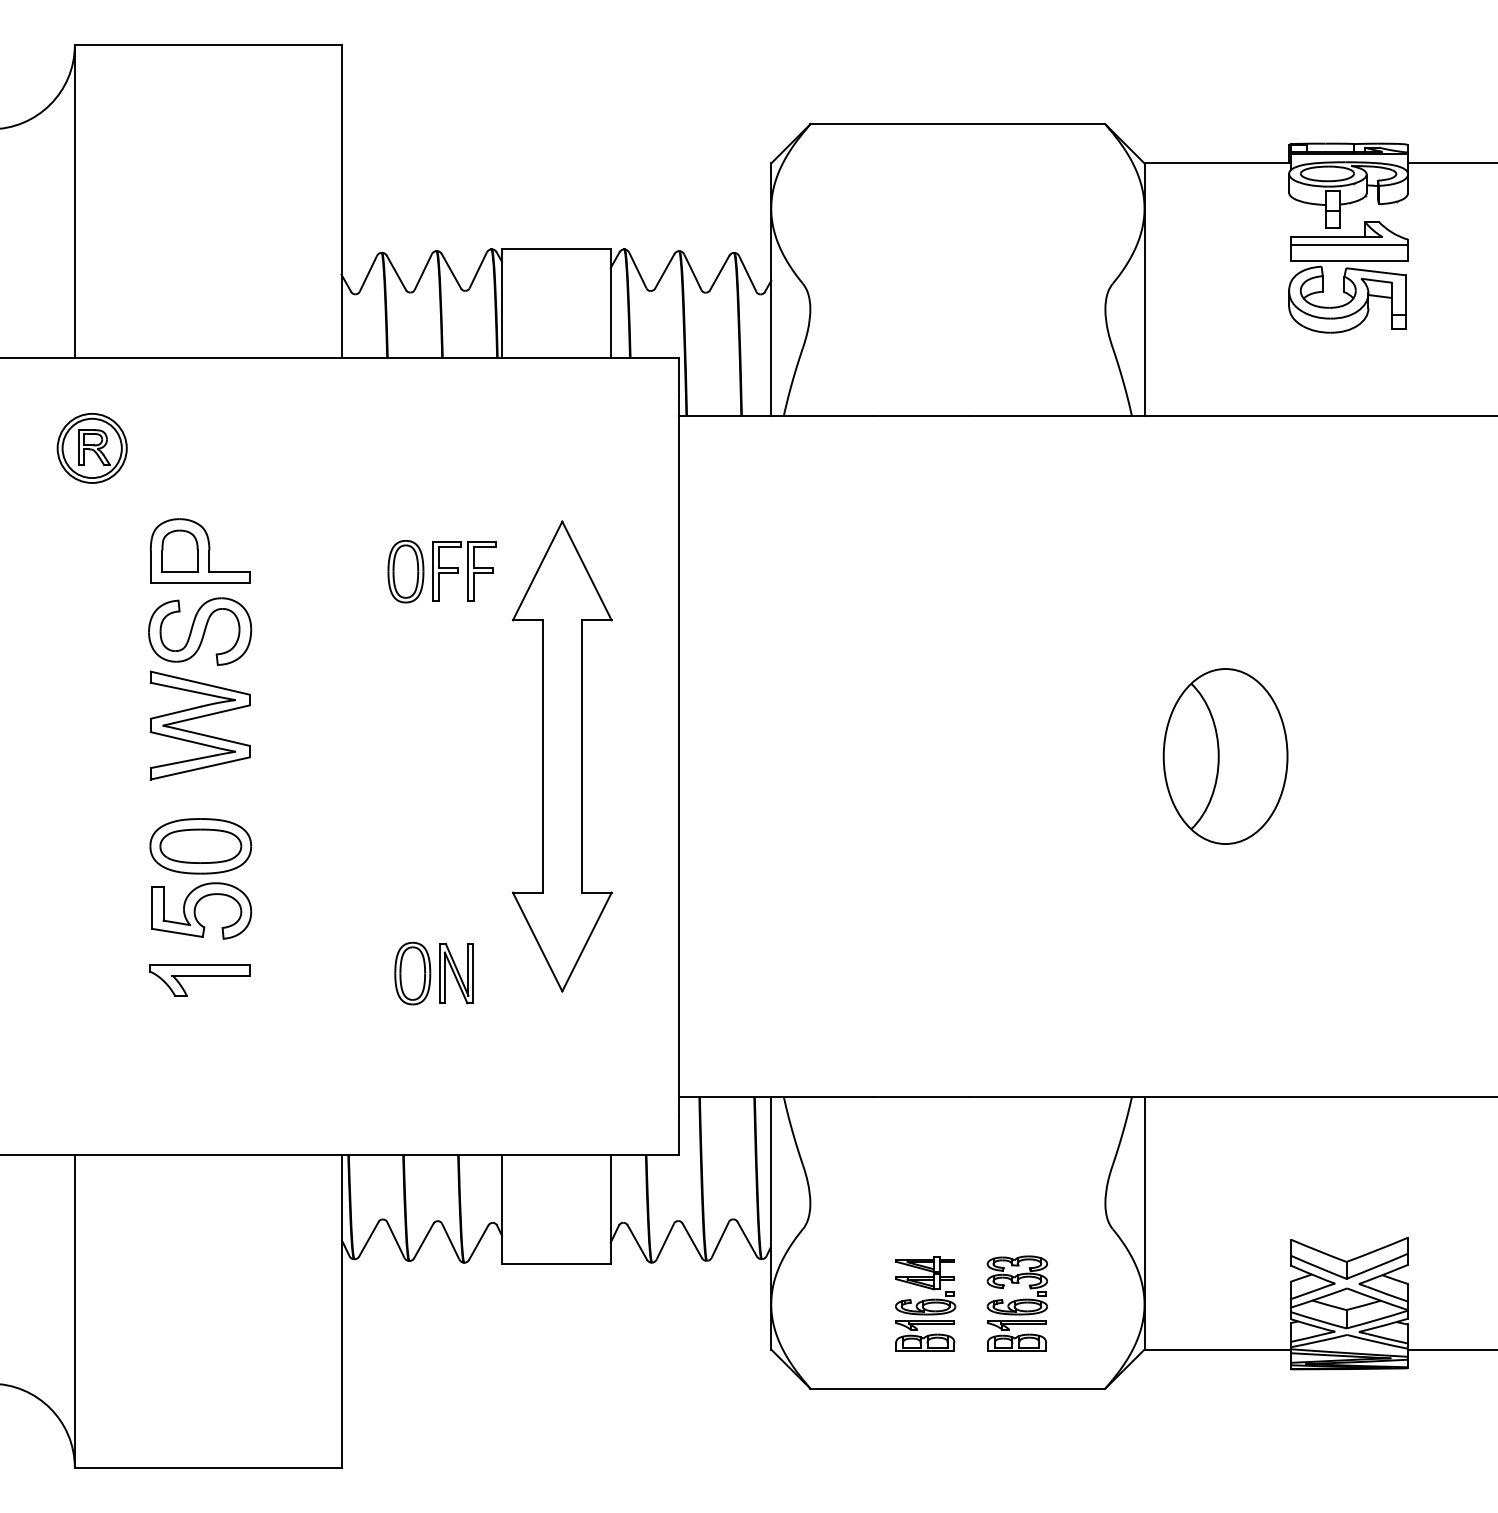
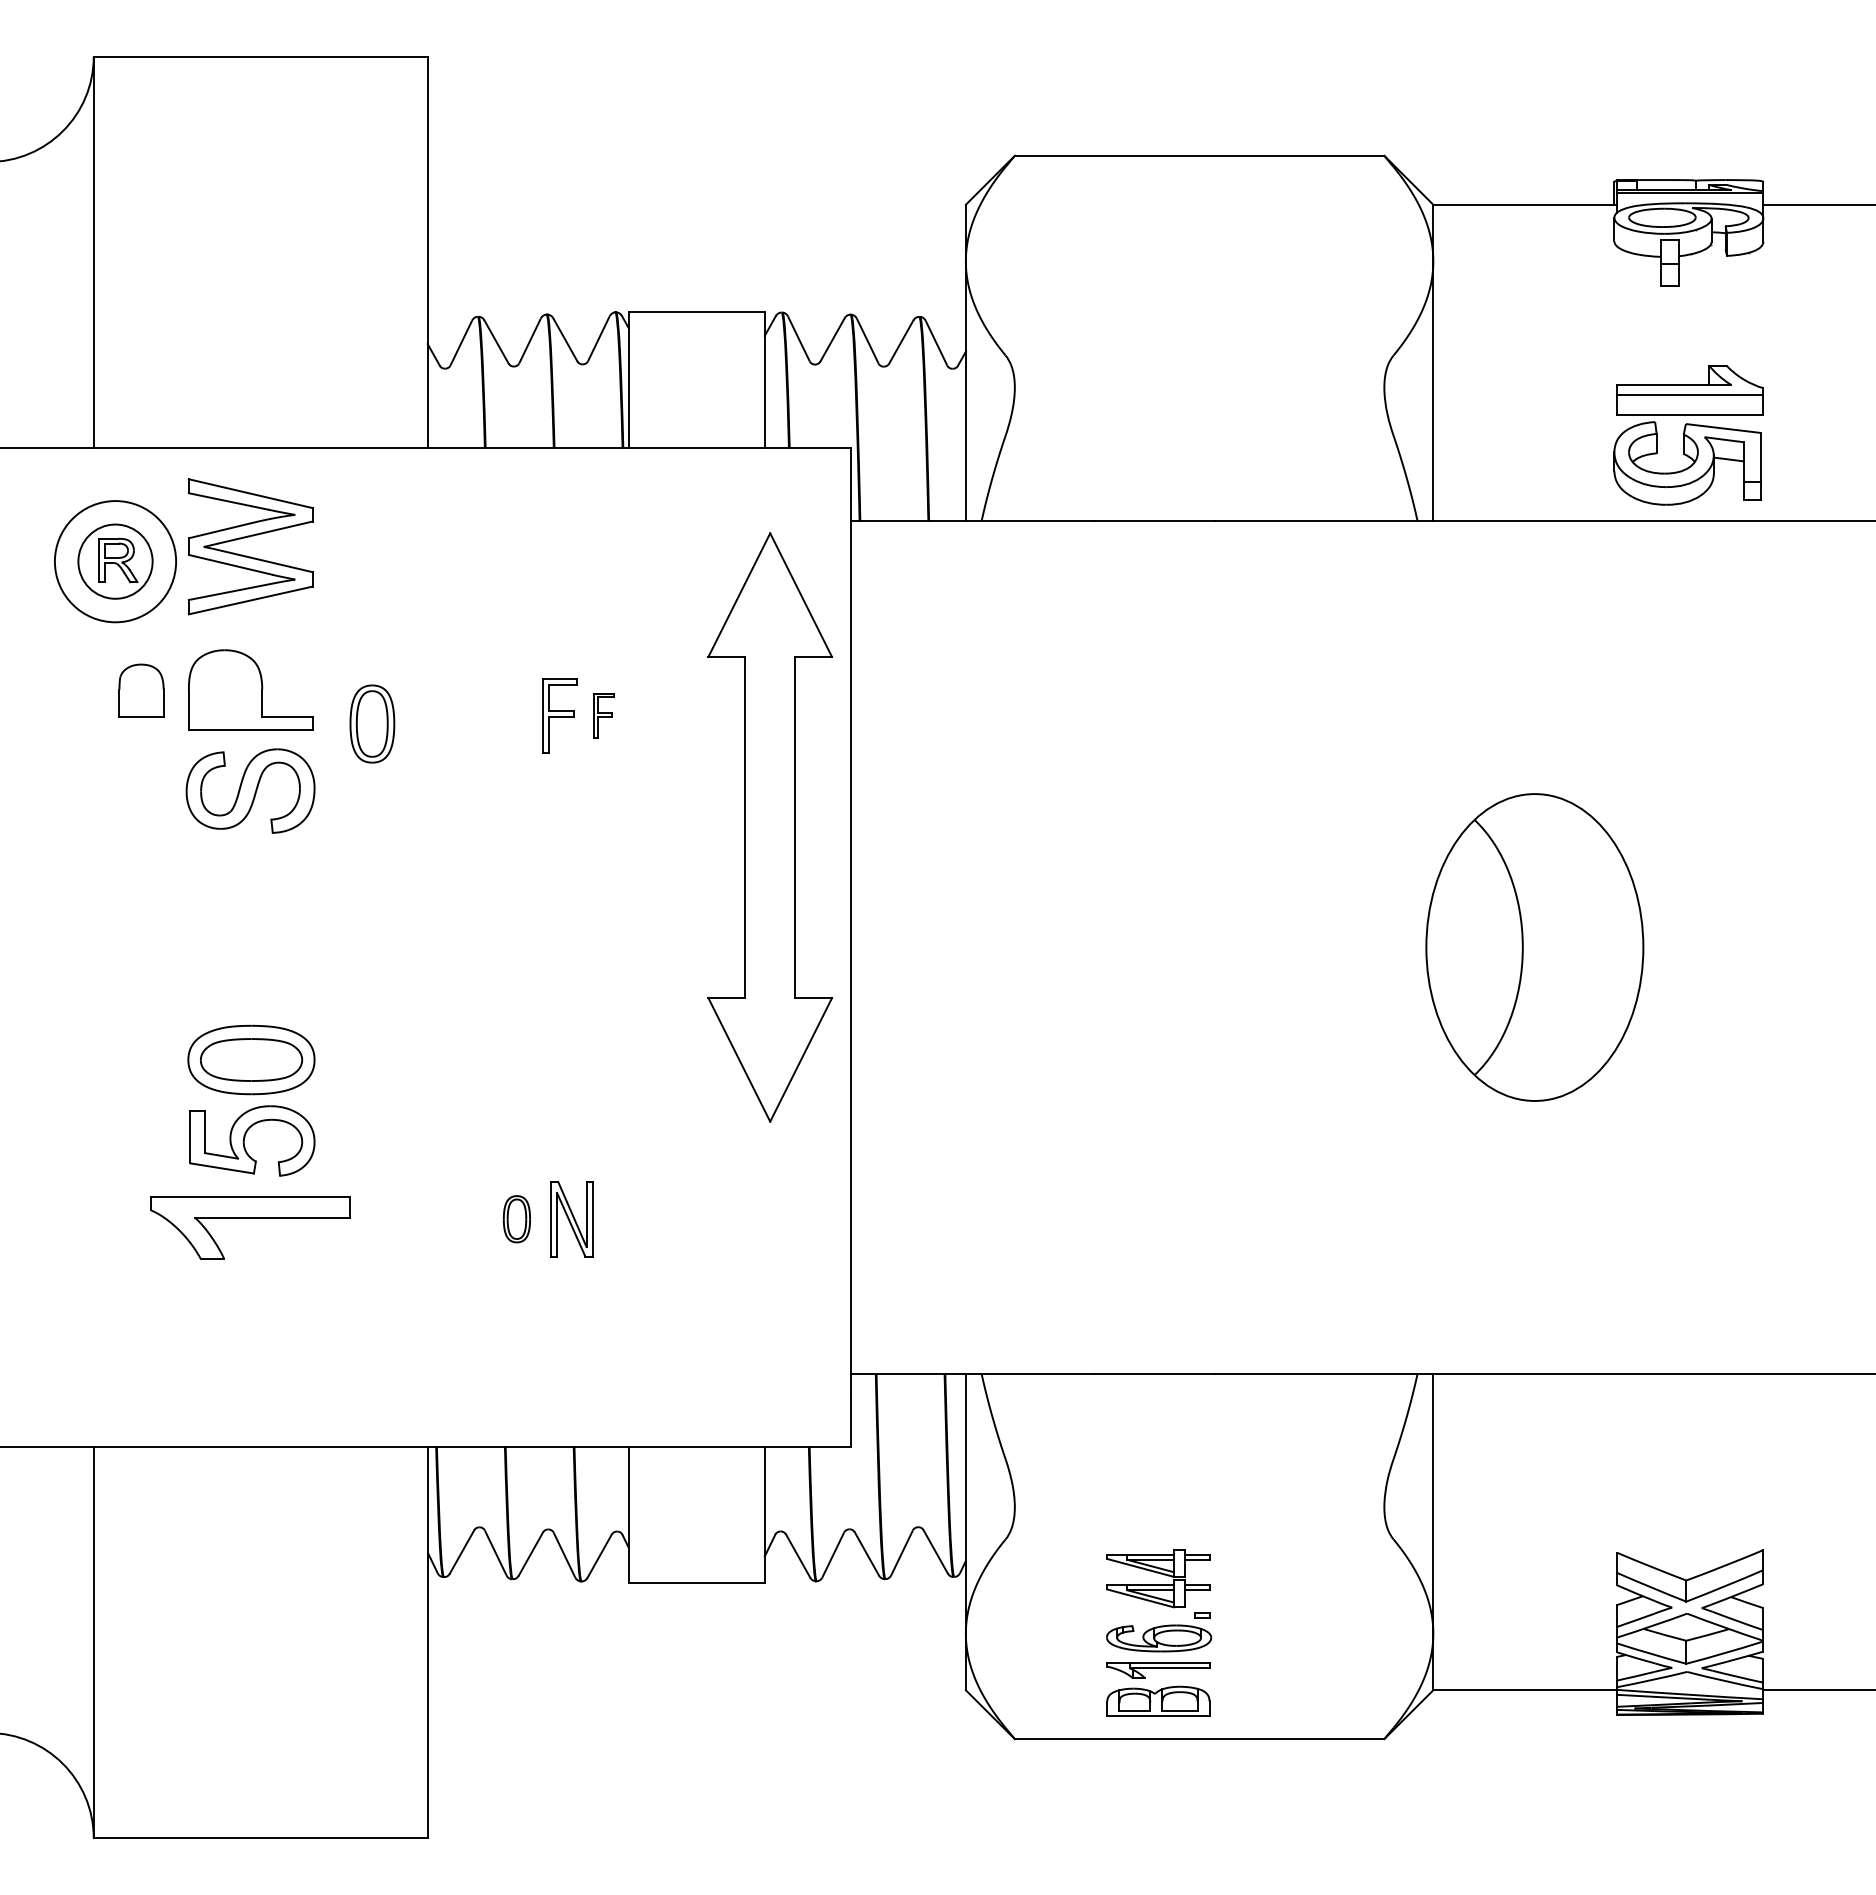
part: (1348, 277) -> (1688, 435), moved
circle: (92, 448) -> (115, 561), size x1.4
part: (180, 551) -> (141, 690), moved
part: (406, 571) -> (372, 723), moved
part: (481, 571) -> (603, 715), size x0.6
part: (199, 718) -> (249, 537), moved
part: (562, 756) -> (770, 827), moved
part: (1225, 756) -> (1534, 947), size x1.4
part: (412, 972) -> (516, 1218), size x0.6
part: (200, 980) -> (250, 1228), size x1.6
part: (1017, 1303) -> (1274, 1632), removed
part: (925, 1304) -> (1159, 1633), size x1.4

